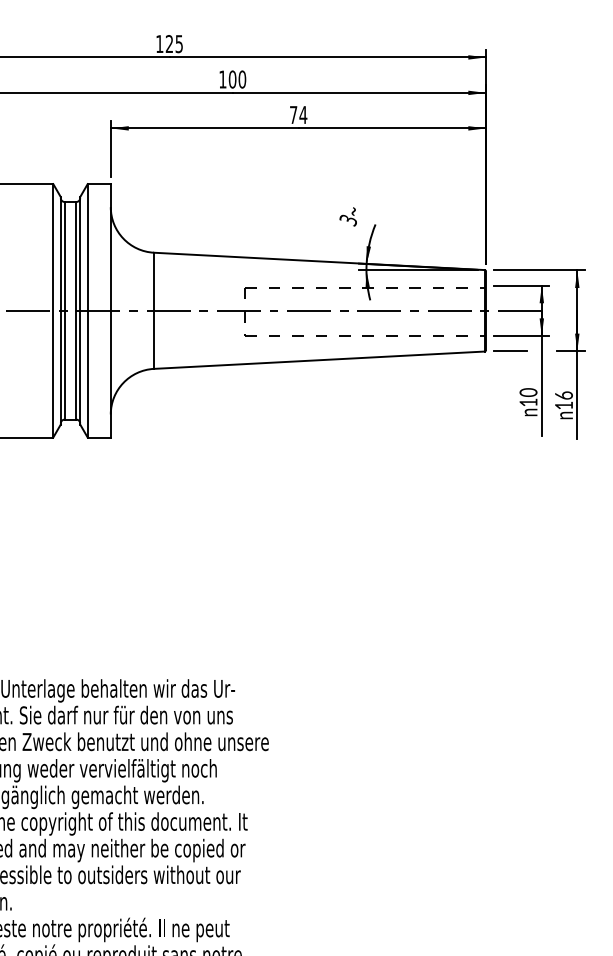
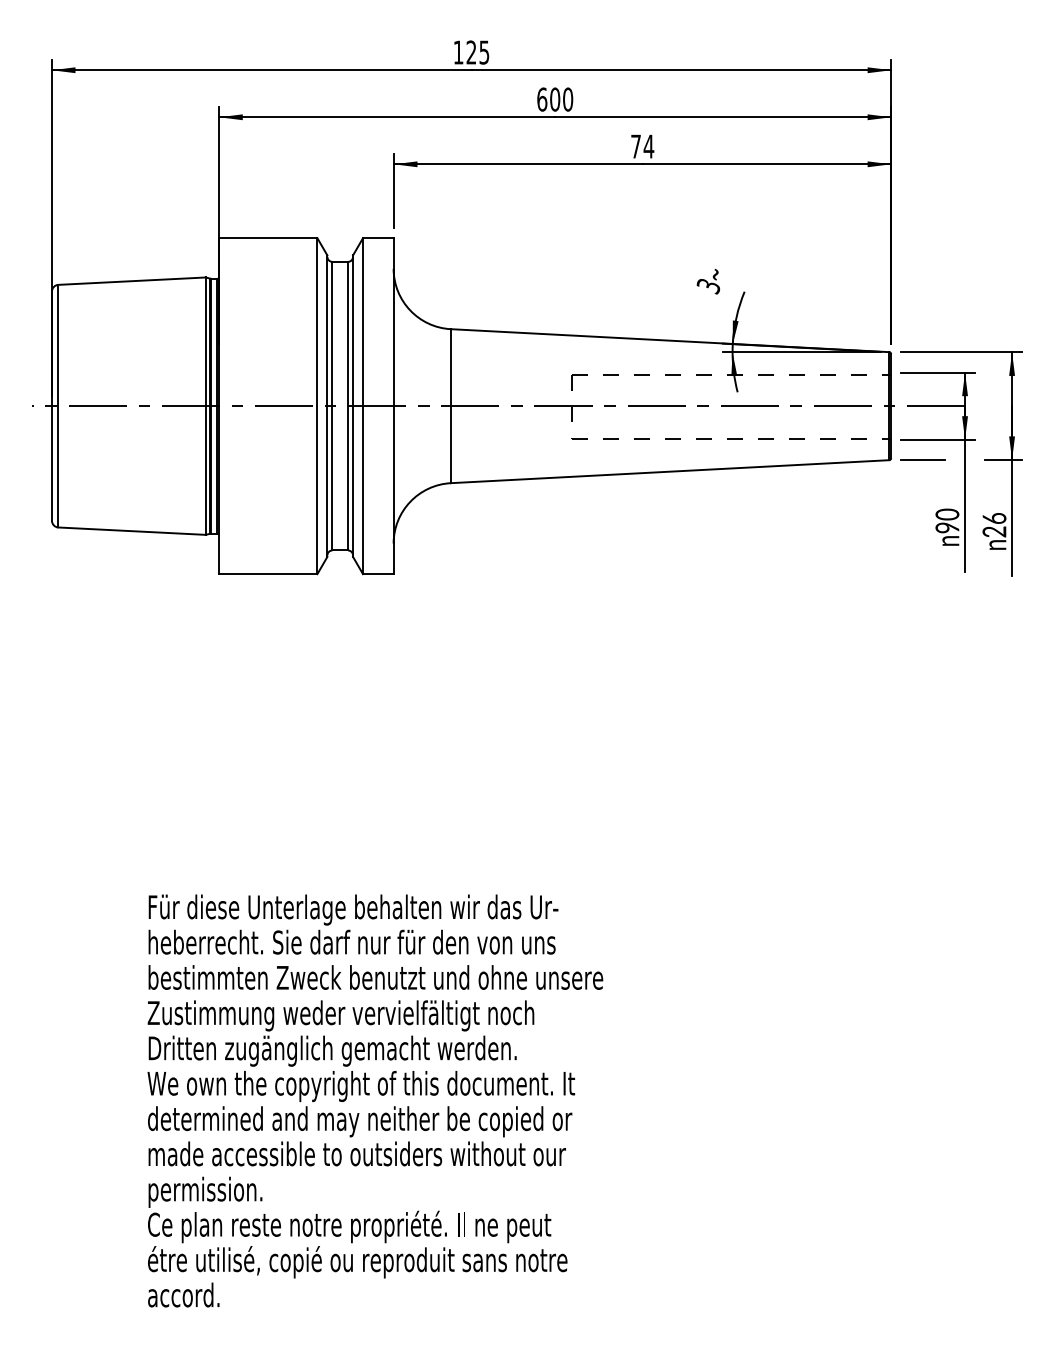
text: (223, 79) -> (542, 99), 100 -> 600
text: (528, 402) -> (947, 527), 10 -> 90
text: (564, 405) -> (994, 531), 16 -> 26

